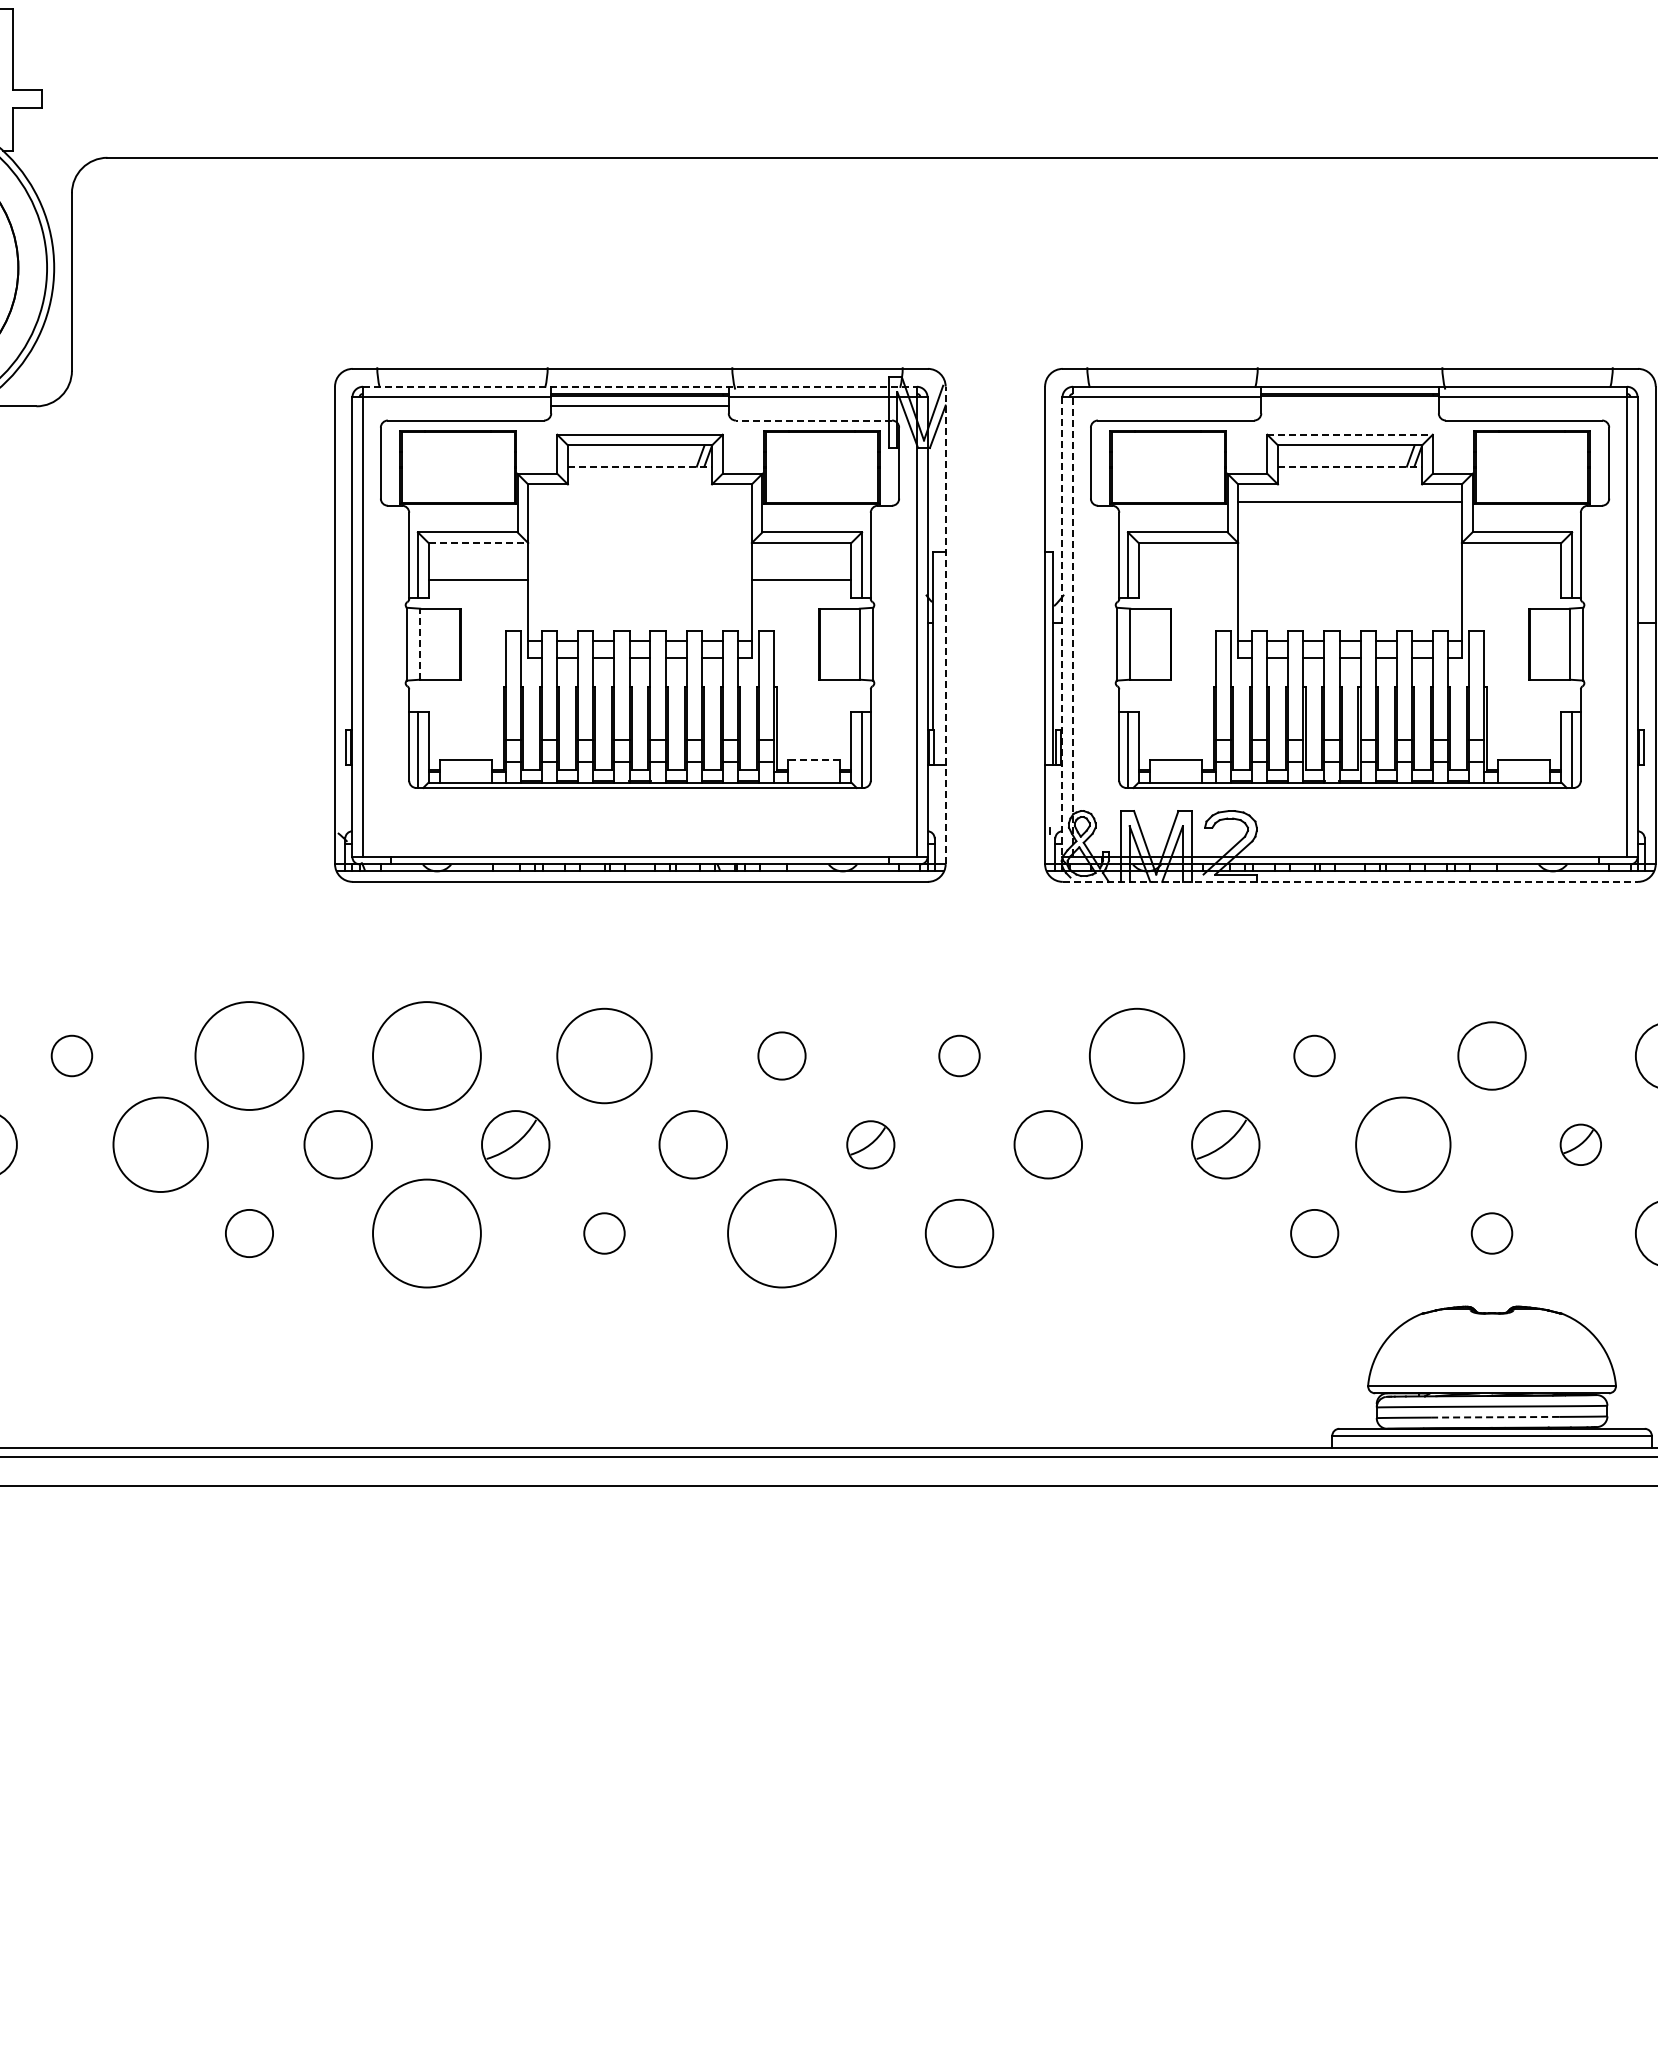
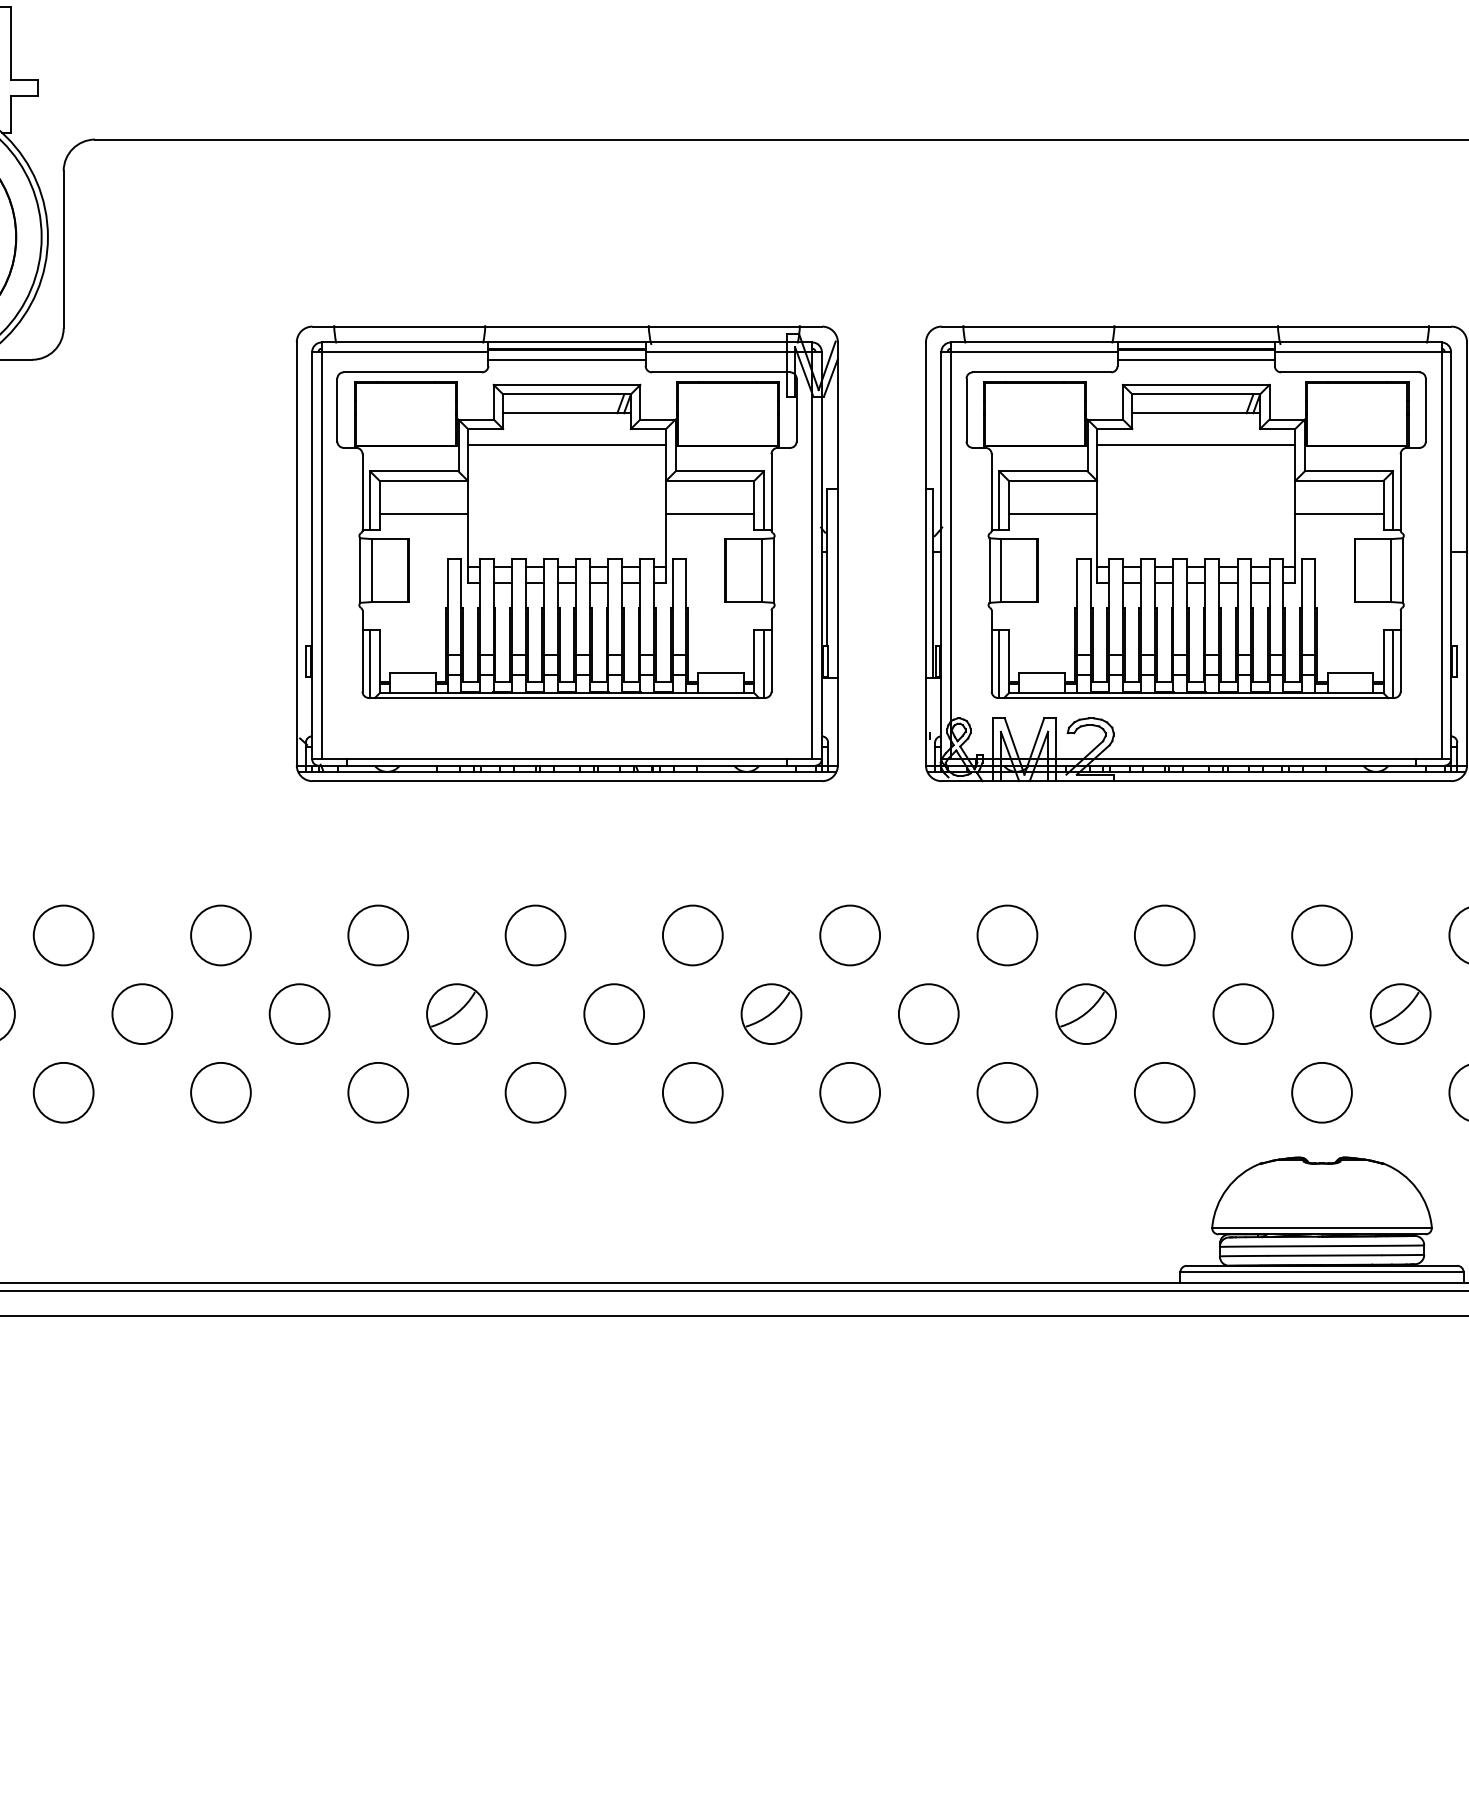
line: (640, 386) -> (567, 342), dashed -> solid
line: (1349, 406) -> (1195, 359), added
line: (813, 420) -> (720, 372), dashed -> solid
line: (1350, 434) -> (1196, 384), dashed -> solid
line: (640, 466) -> (567, 413), dashed -> solid
line: (1350, 466) -> (1196, 413), dashed -> solid
line: (639, 502) -> (566, 445), added
line: (478, 543) -> (423, 481), dashed -> solid
line: (1188, 580) -> (1053, 514), added
line: (1511, 580) -> (1339, 514), added
line: (1073, 622) -> (951, 551), dashed -> solid
line: (945, 625) -> (837, 554), dashed -> solid
line: (1062, 627) -> (941, 555), dashed -> solid
line: (420, 644) -> (372, 570), dashed -> solid
line: (813, 759) -> (720, 672), dashed -> solid
line: (1350, 881) -> (1196, 780), dashed -> solid
circle: (71, 1055) -> (63, 935), size x1.67
circle: (249, 1055) -> (221, 935), size x0.62
circle: (426, 1055) -> (377, 935), size x0.62
circle: (604, 1055) -> (535, 935), size x0.71
circle: (781, 1055) -> (692, 935), size x1.43
circle: (959, 1055) -> (850, 935), size x1.67
circle: (1136, 1055) -> (1006, 935), size x0.71
circle: (1314, 1055) -> (1164, 935), size x1.67
circle: (160, 1144) -> (142, 1013), size x0.71
part: (870, 1144) -> (771, 1013), size x1.43
circle: (1403, 1144) -> (1243, 1013), size x0.71
part: (1580, 1144) -> (1400, 1013), size x1.67
circle: (71, 1233) -> (63, 1092), added
circle: (249, 1233) -> (221, 1092), size x1.43
circle: (426, 1233) -> (377, 1092), size x0.62
circle: (604, 1233) -> (535, 1092), size x1.67
circle: (781, 1233) -> (692, 1092), size x0.62
circle: (1136, 1233) -> (1006, 1092), added
circle: (1314, 1233) -> (1164, 1092), size x1.43
circle: (1491, 1233) -> (1321, 1092), size x1.67
line: (1495, 1417) -> (1325, 1255), dashed -> solid

